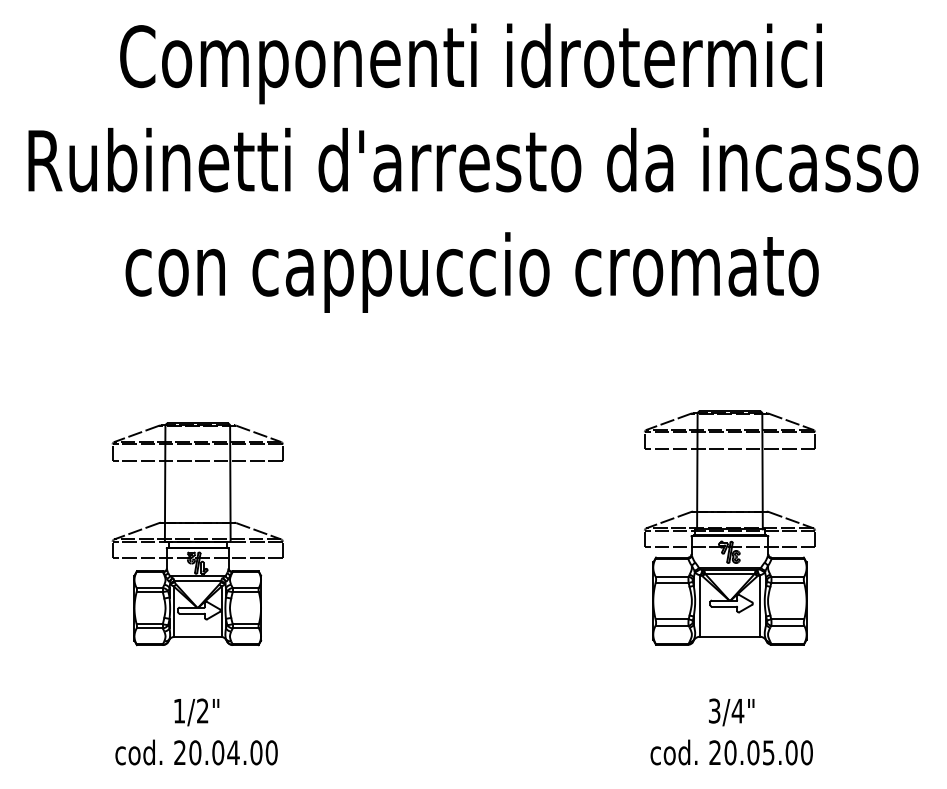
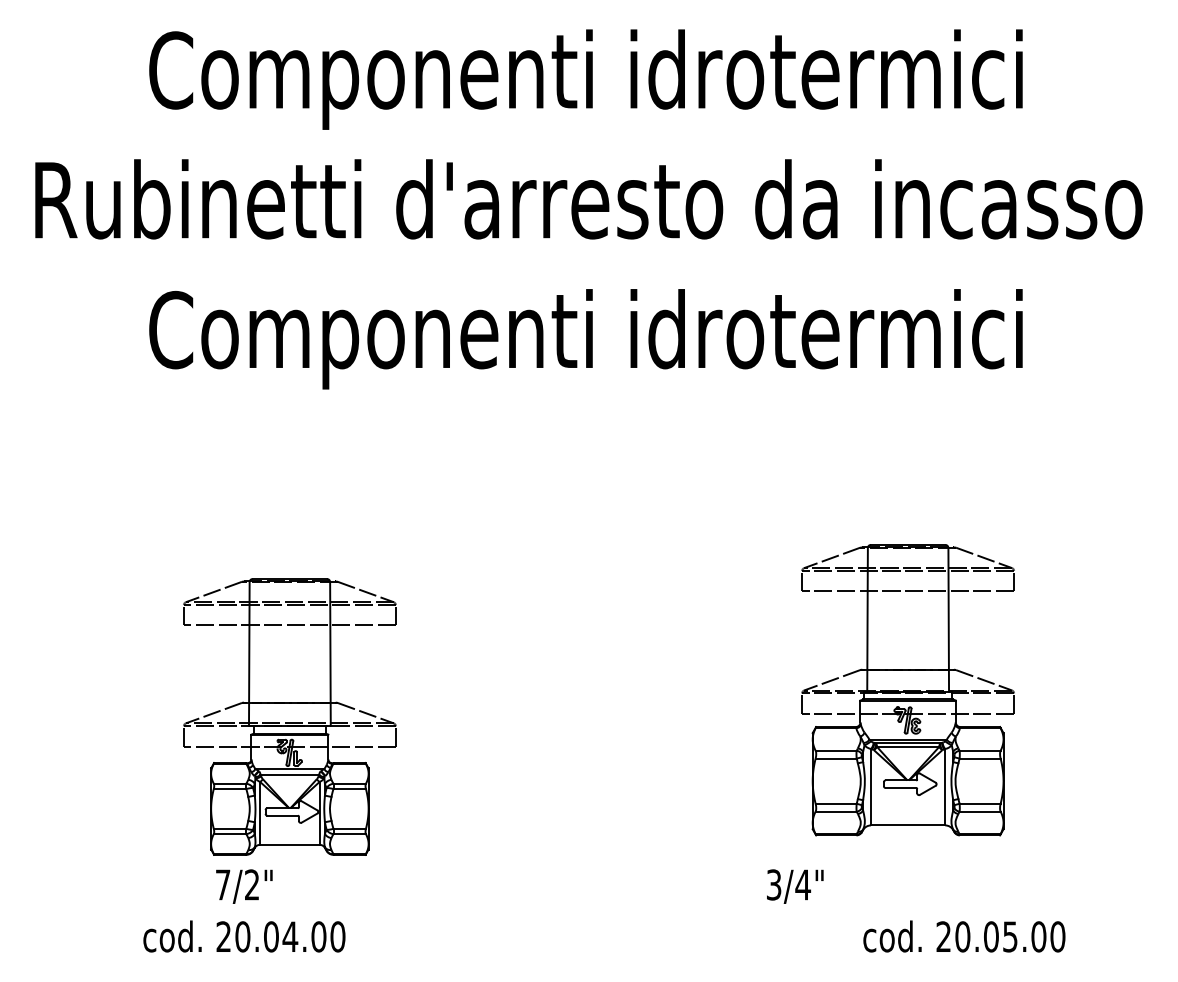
text: (470, 272) -> (585, 339), con cappuccio cromato -> Componenti idrotermici
part: (729, 528) -> (907, 690), moved
part: (197, 533) -> (289, 716), moved
text: (179, 710) -> (223, 884), 1/2" -> 7/2"
text: (731, 712) -> (795, 886), moved
text: (731, 752) -> (964, 936), moved

